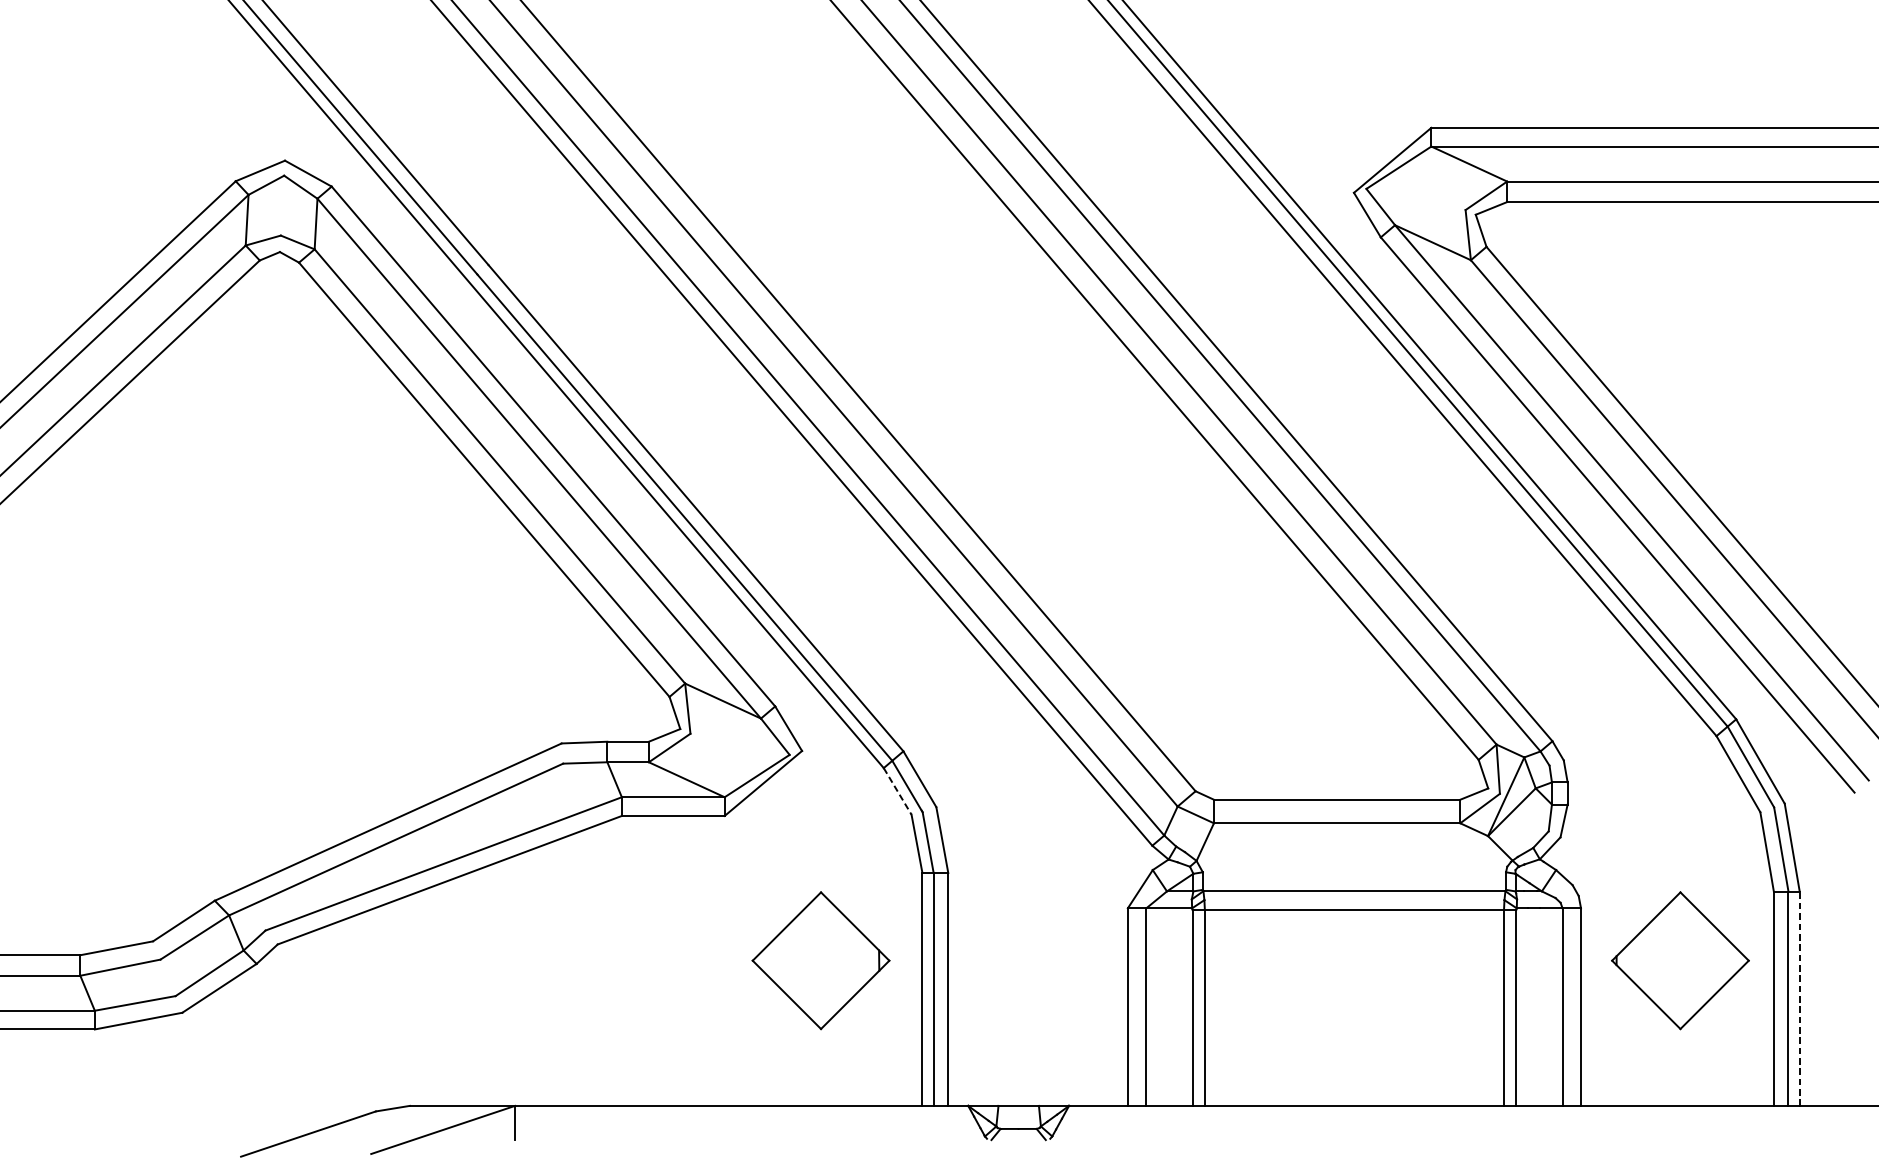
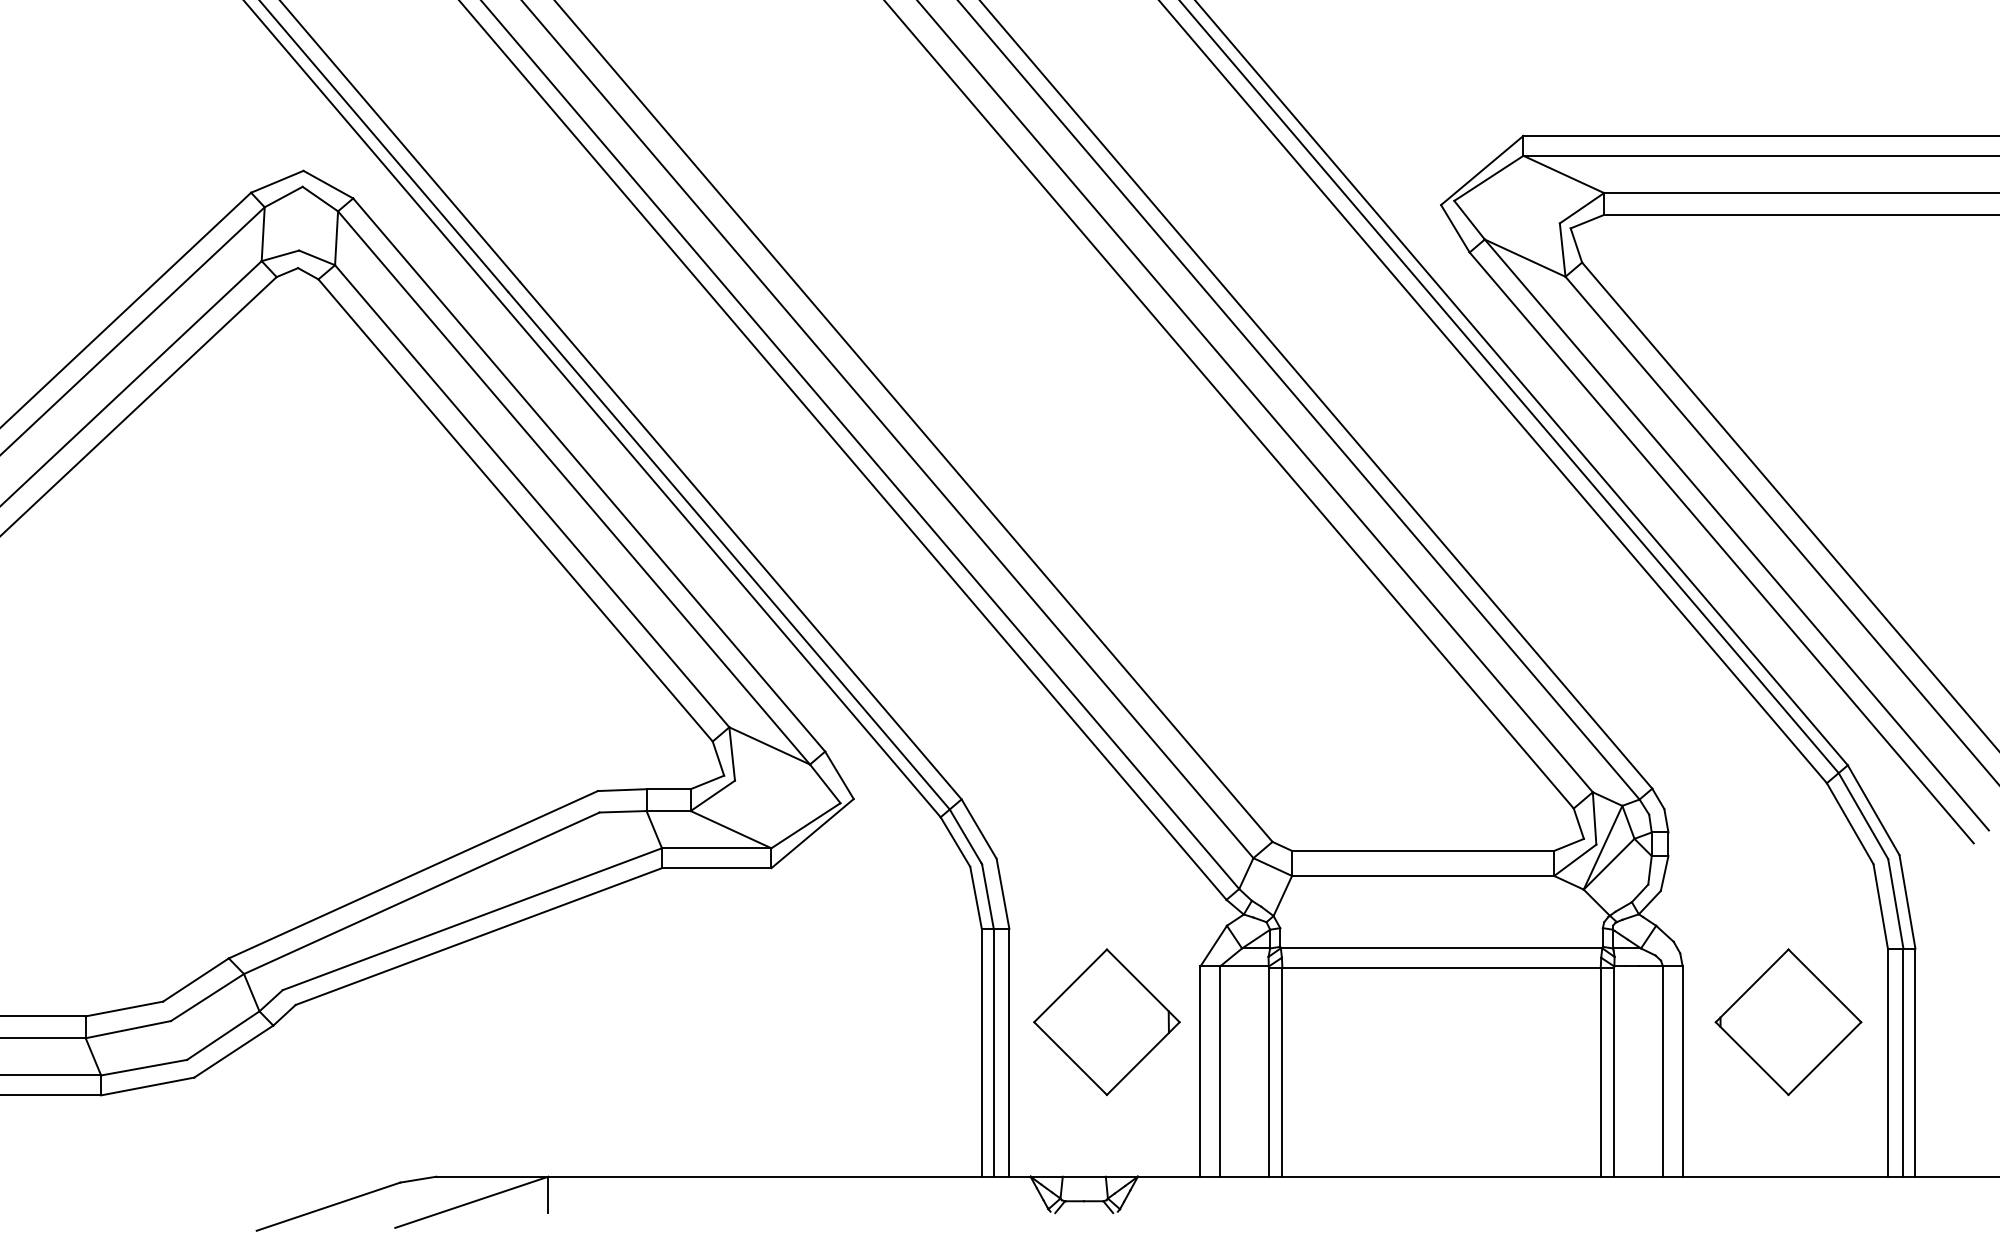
line: (897, 791) -> (955, 842), dashed -> solid
part: (820, 960) -> (1106, 1021), moved
line: (1799, 998) -> (1915, 1062), dashed -> solid

